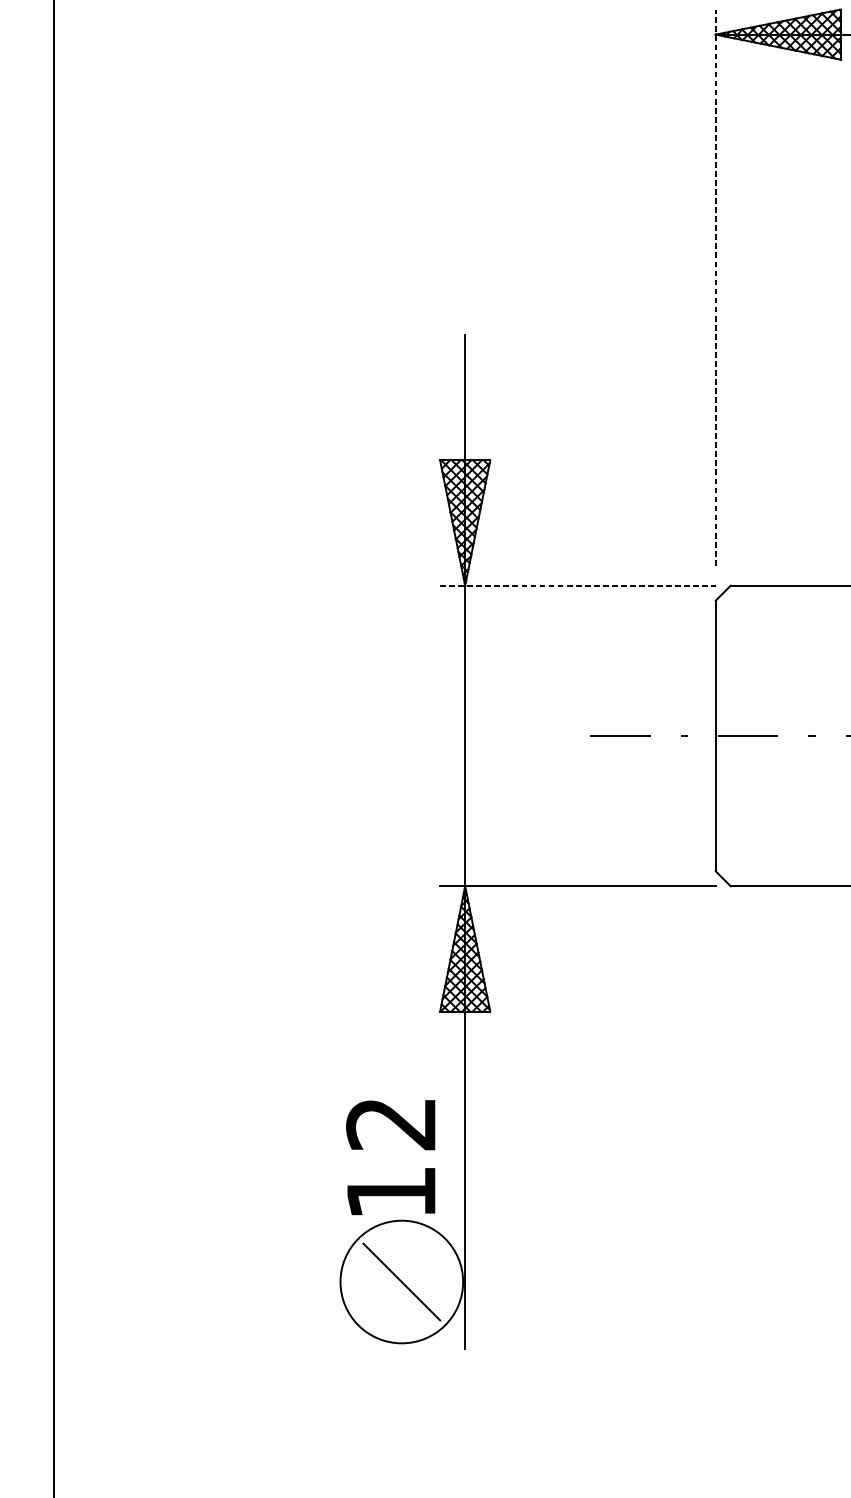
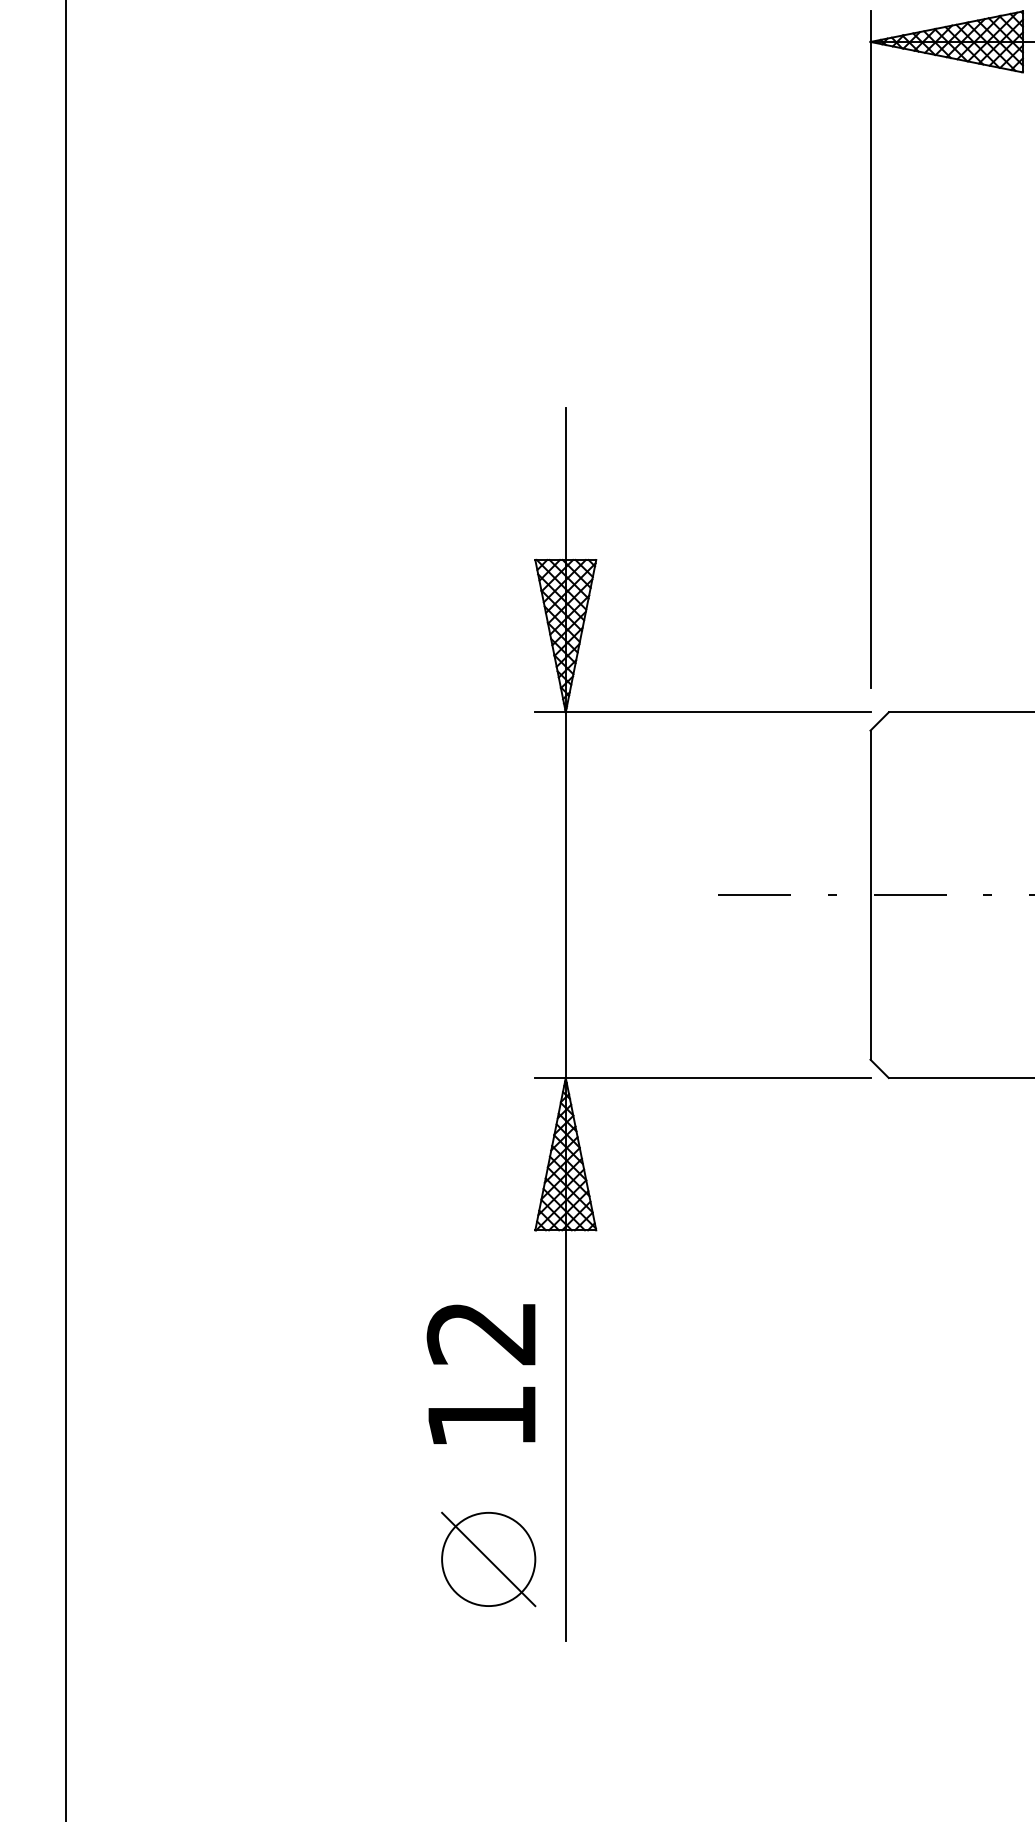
line: (715, 287) -> (870, 349), dashed -> solid
line: (577, 585) -> (702, 712), dashed -> solid
text: (390, 1157) -> (480, 1373), moved
circle: (401, 1282) -> (488, 1559), size x0.62

